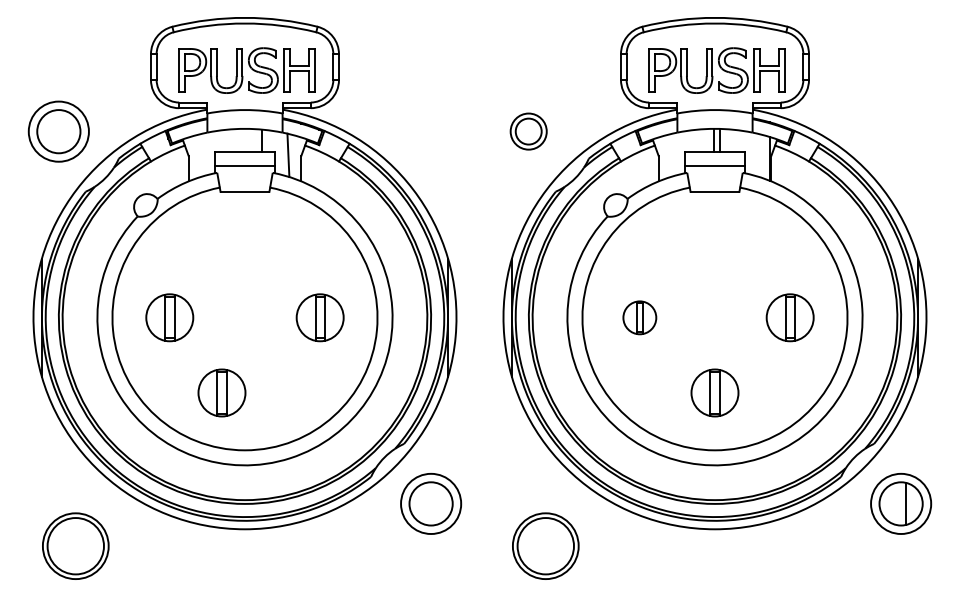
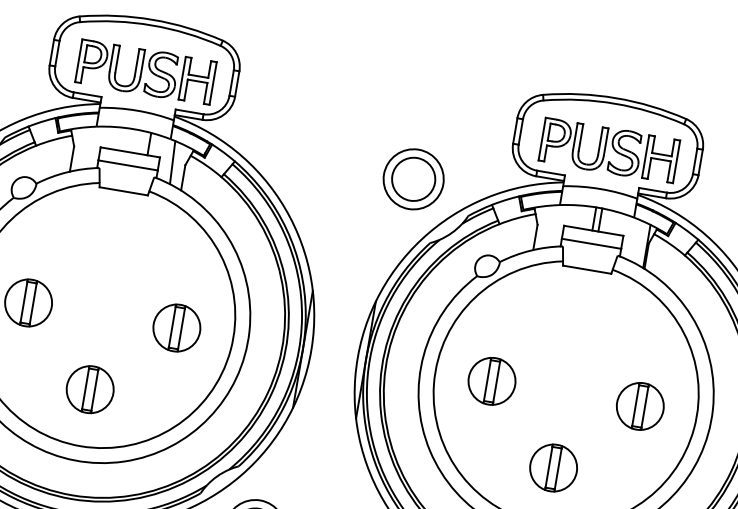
part: (528, 131) -> (413, 179), size x1.67
part: (639, 317) -> (491, 381), size x1.43
part: (221, 392) -> (89, 389), moved

